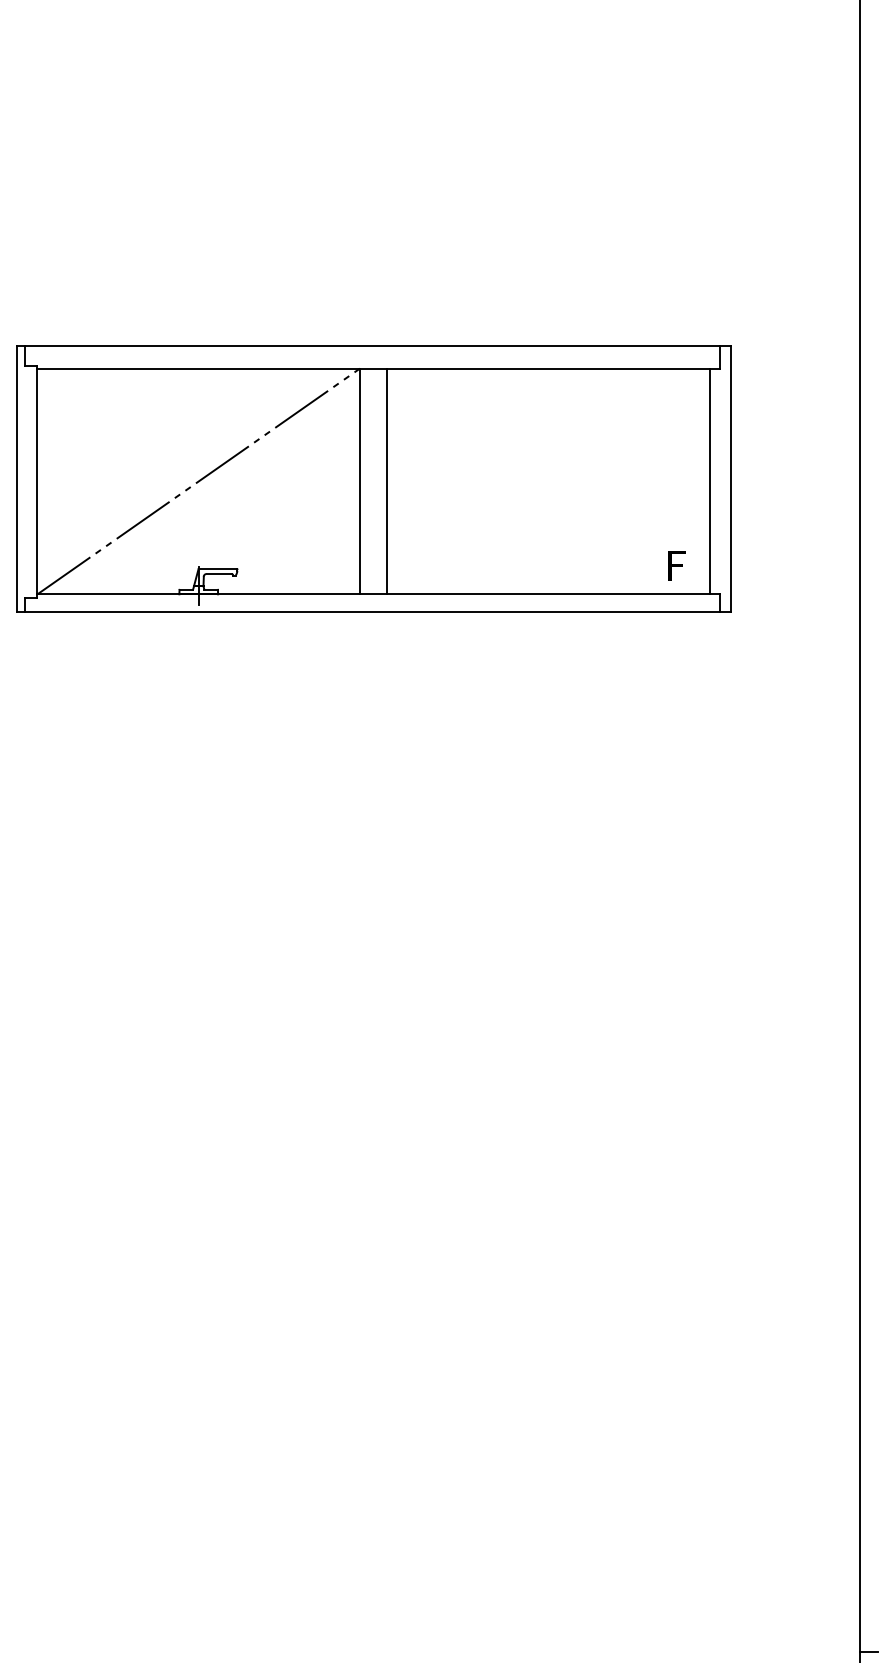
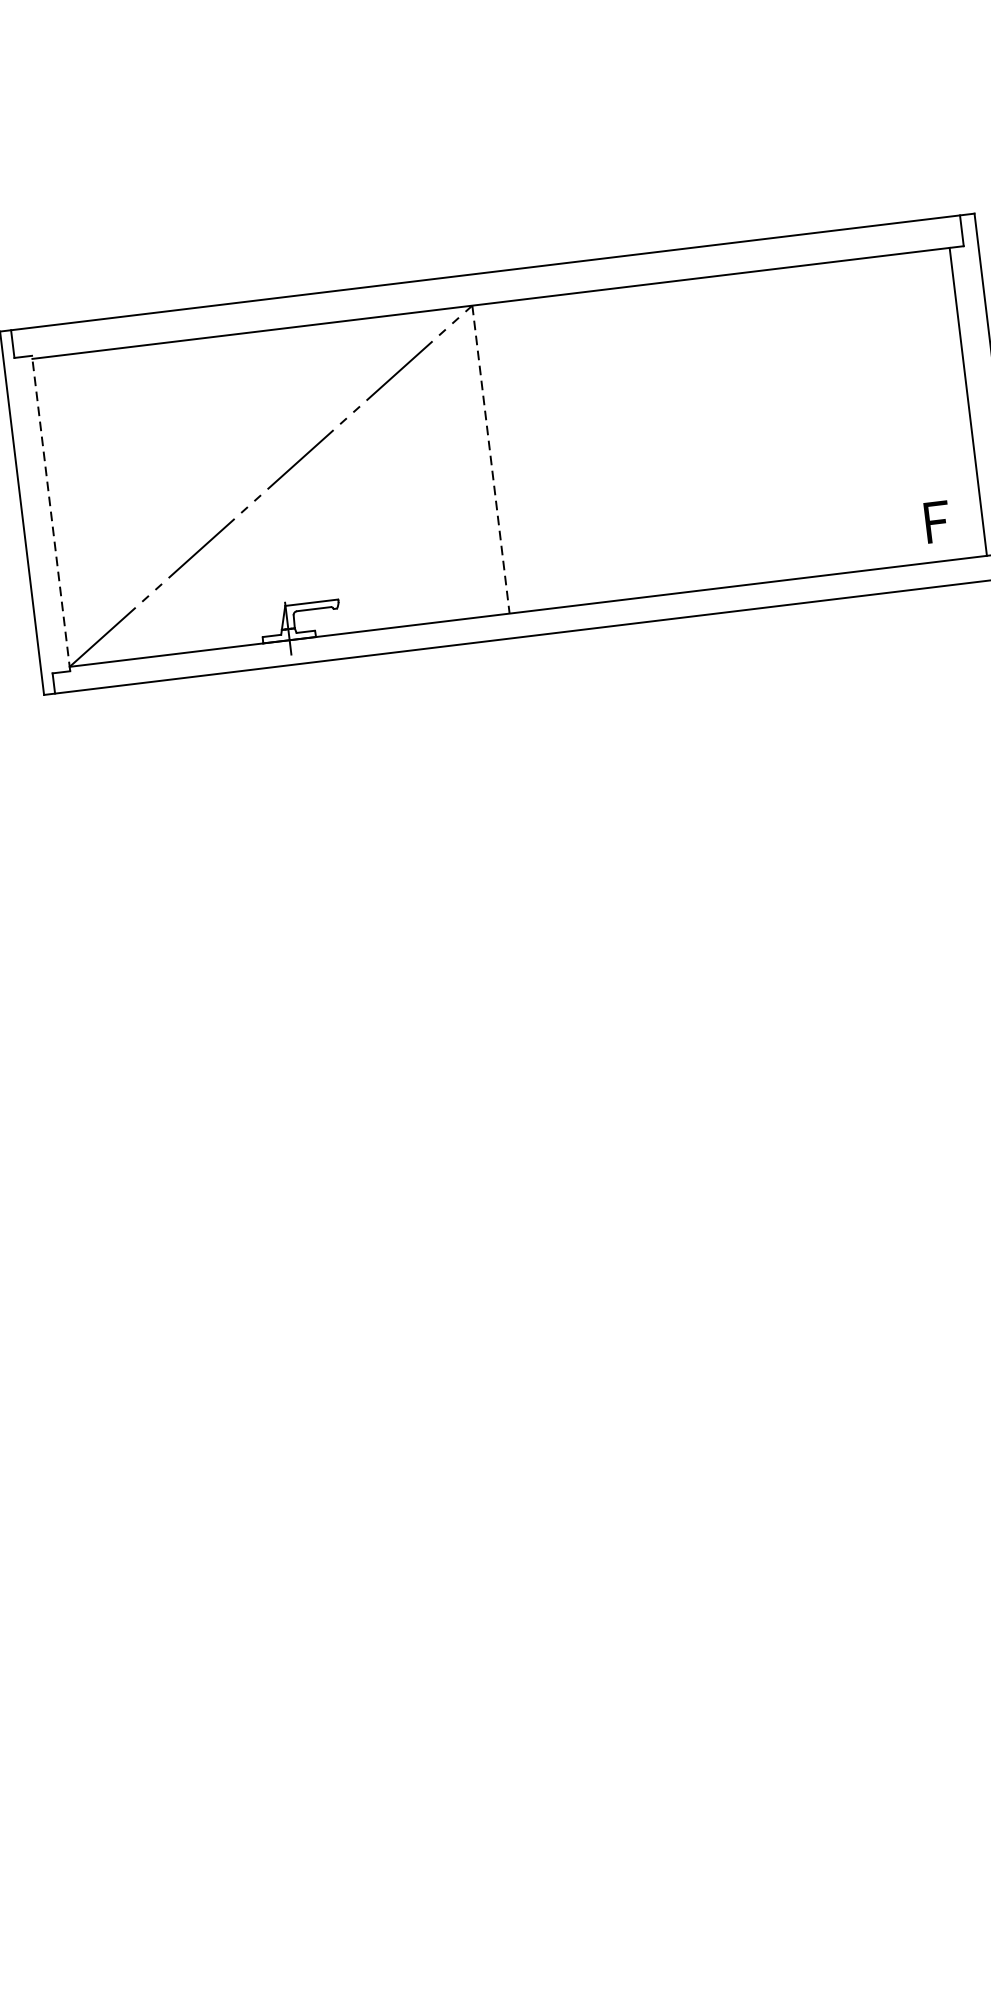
line: (37, 481) -> (51, 512), solid -> dashed
line: (359, 481) -> (490, 459), solid -> dashed
line: (387, 481) -> (528, 455), removed

